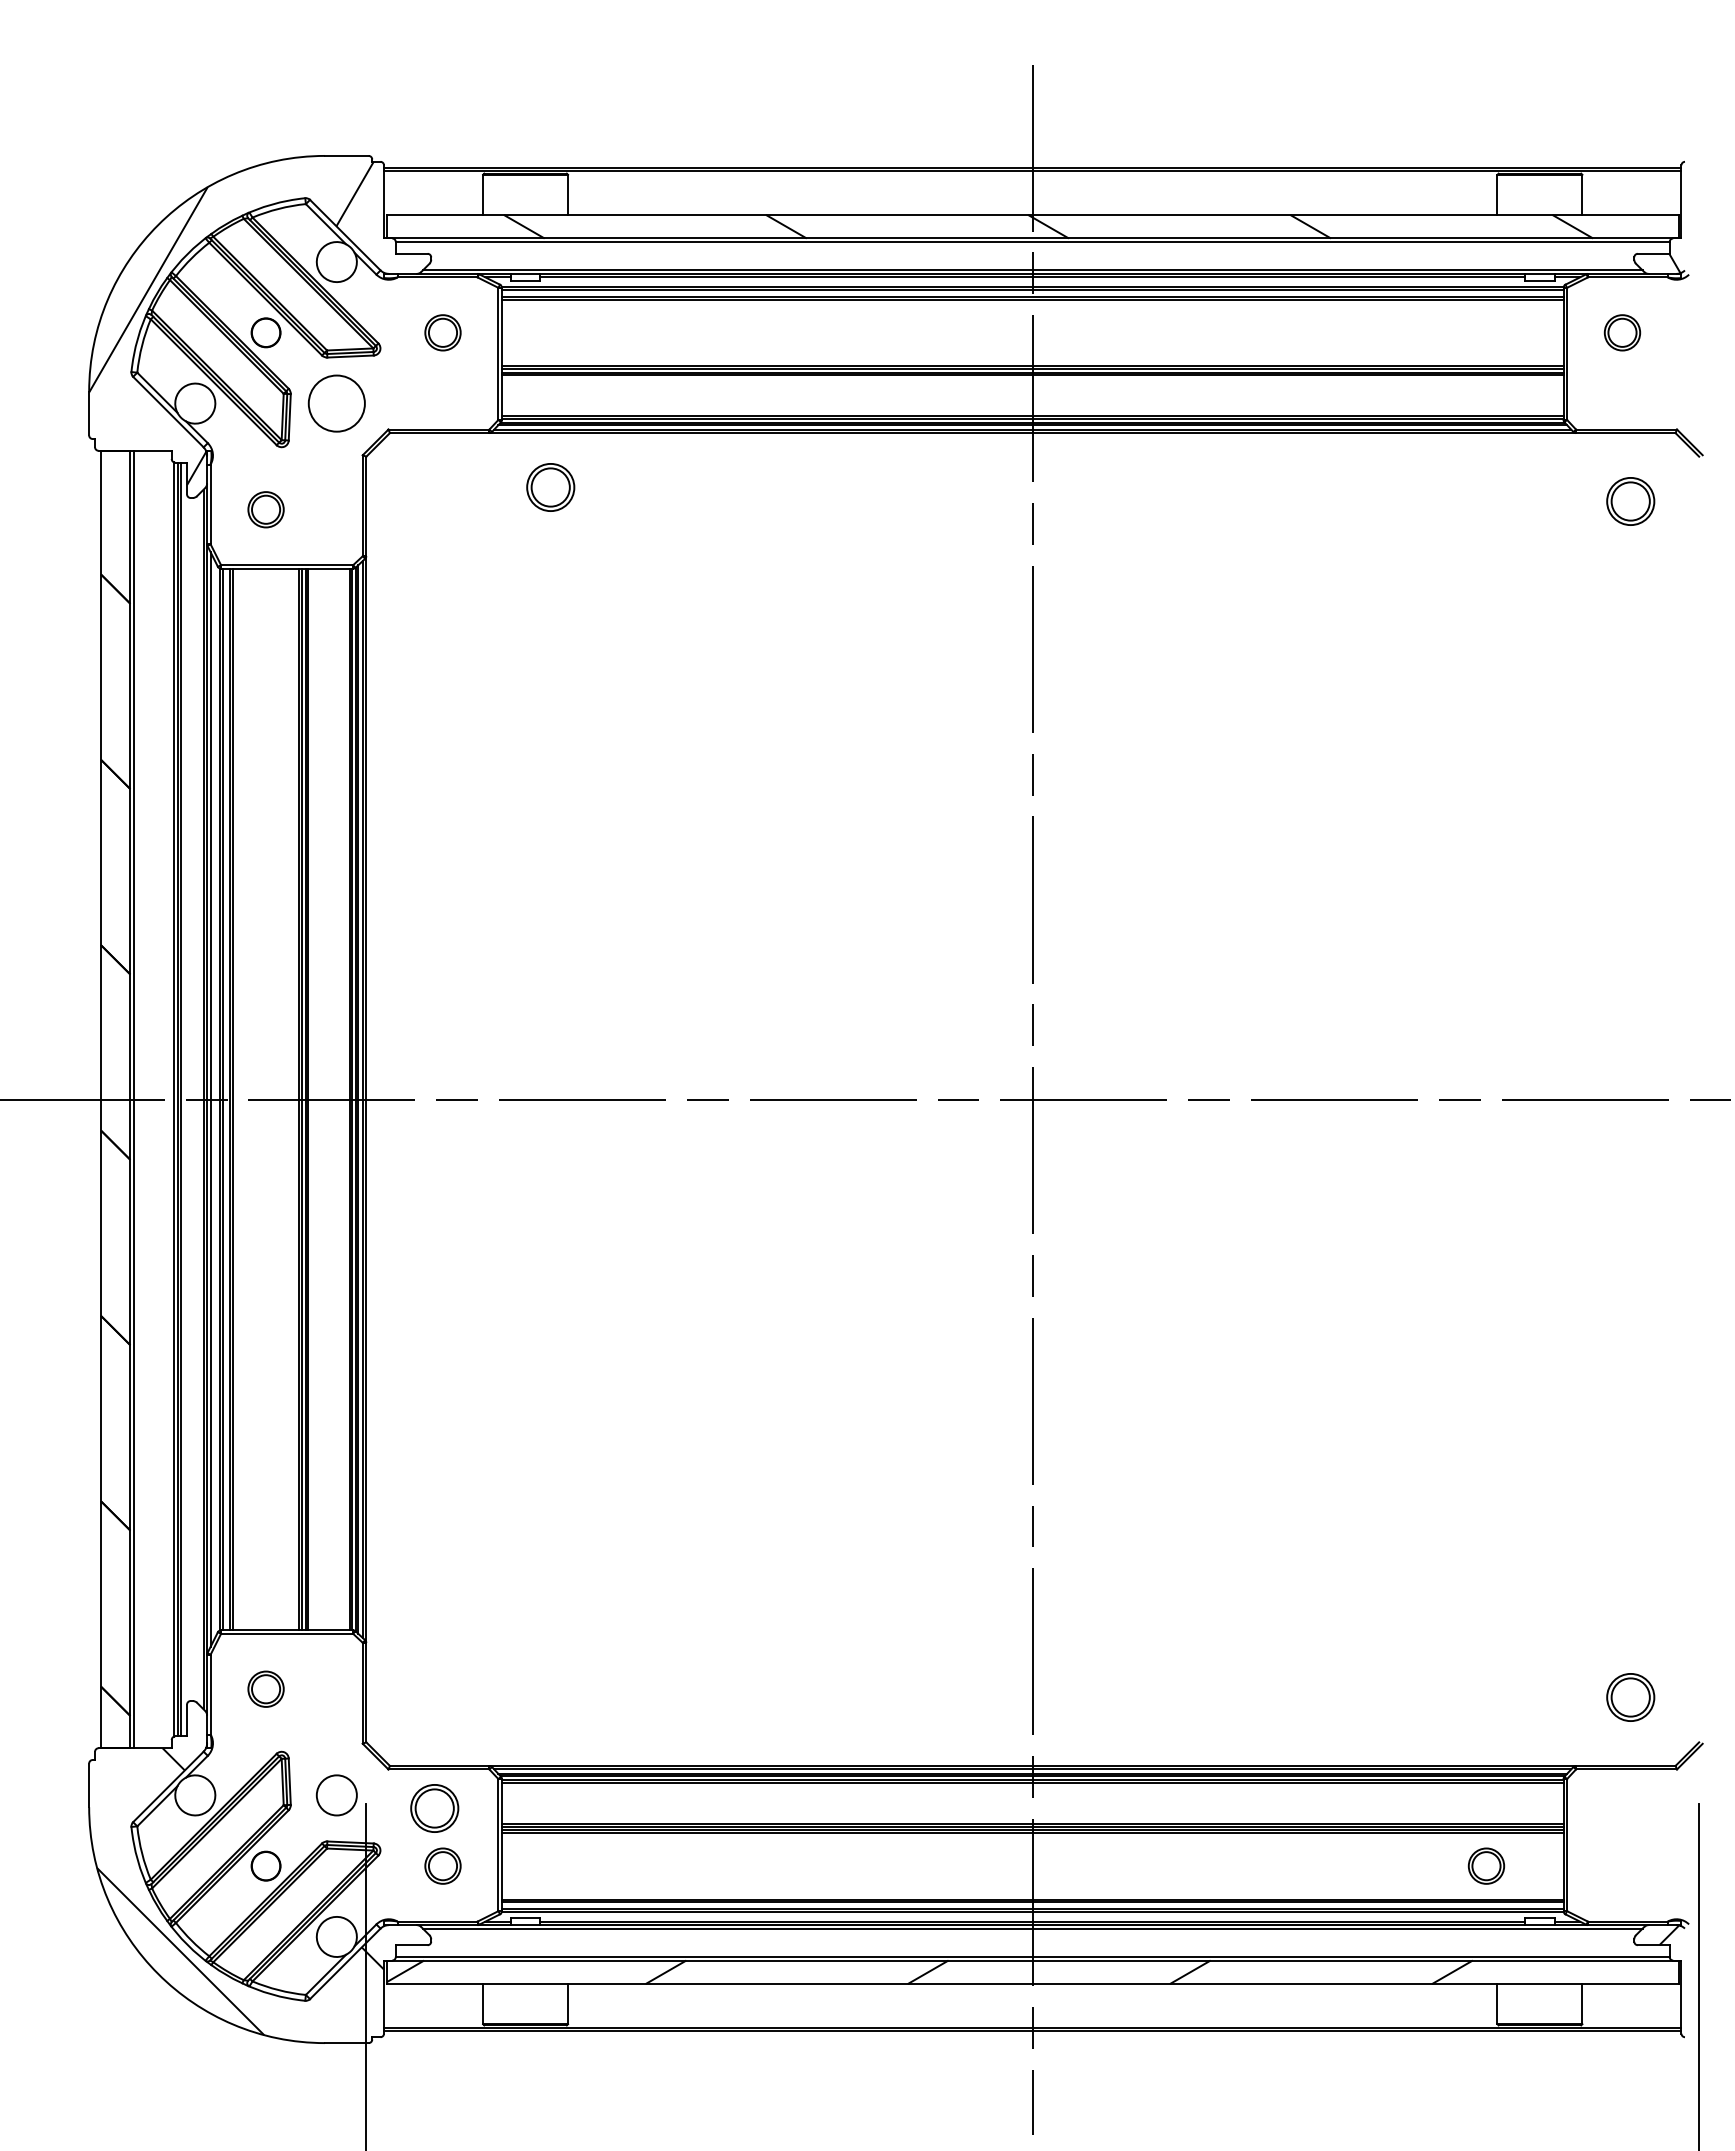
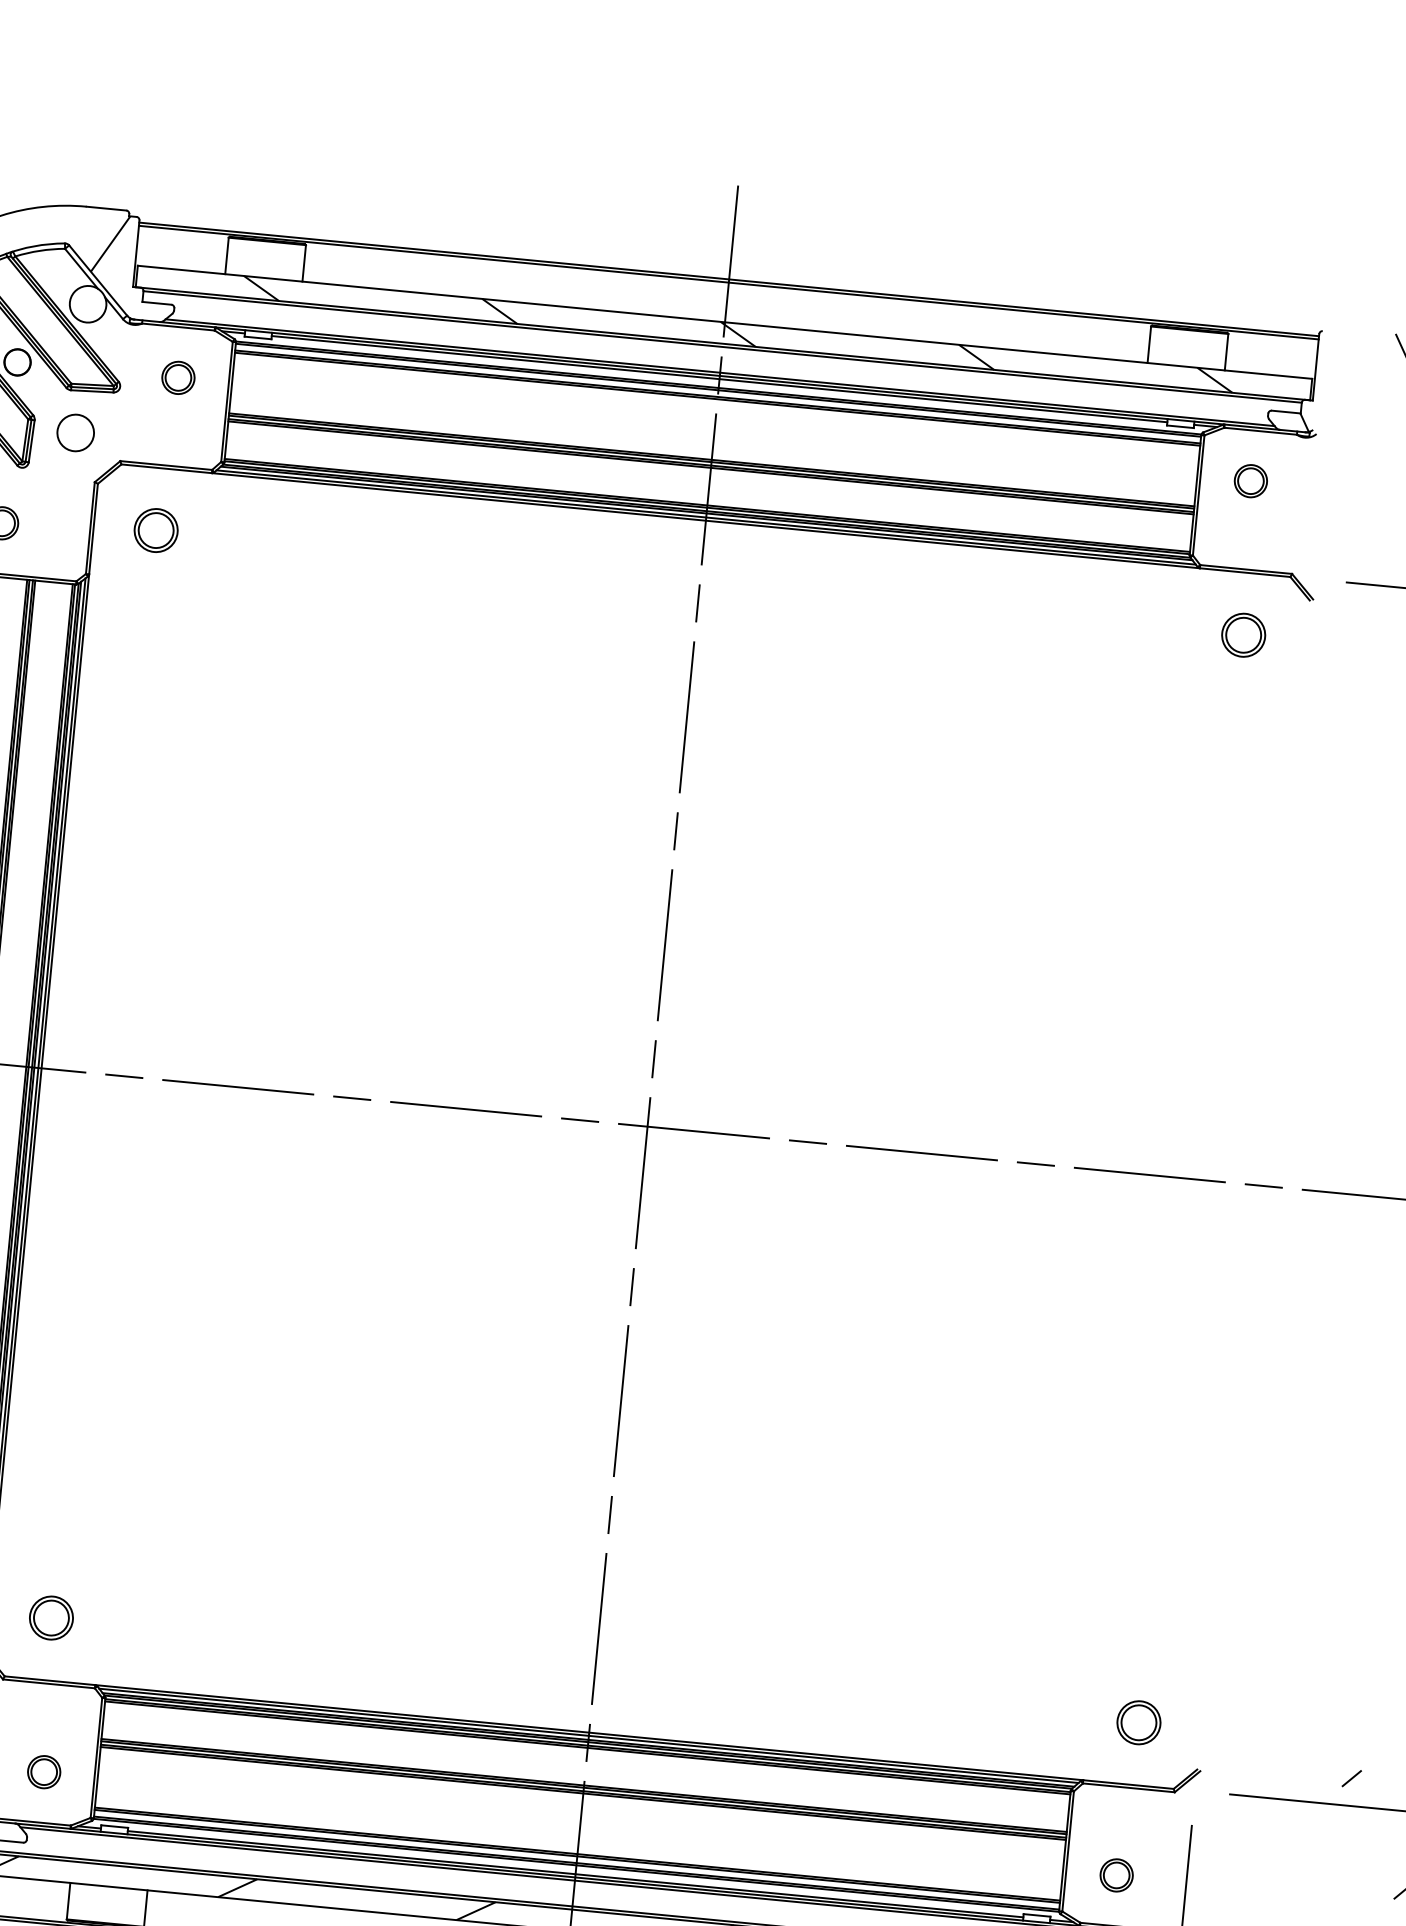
circle: (336, 403) -> (75, 432), size x0.71
part: (550, 487) -> (155, 530), moved
part: (434, 1808) -> (51, 1618), moved
part: (1486, 1865) -> (1116, 1874), moved

